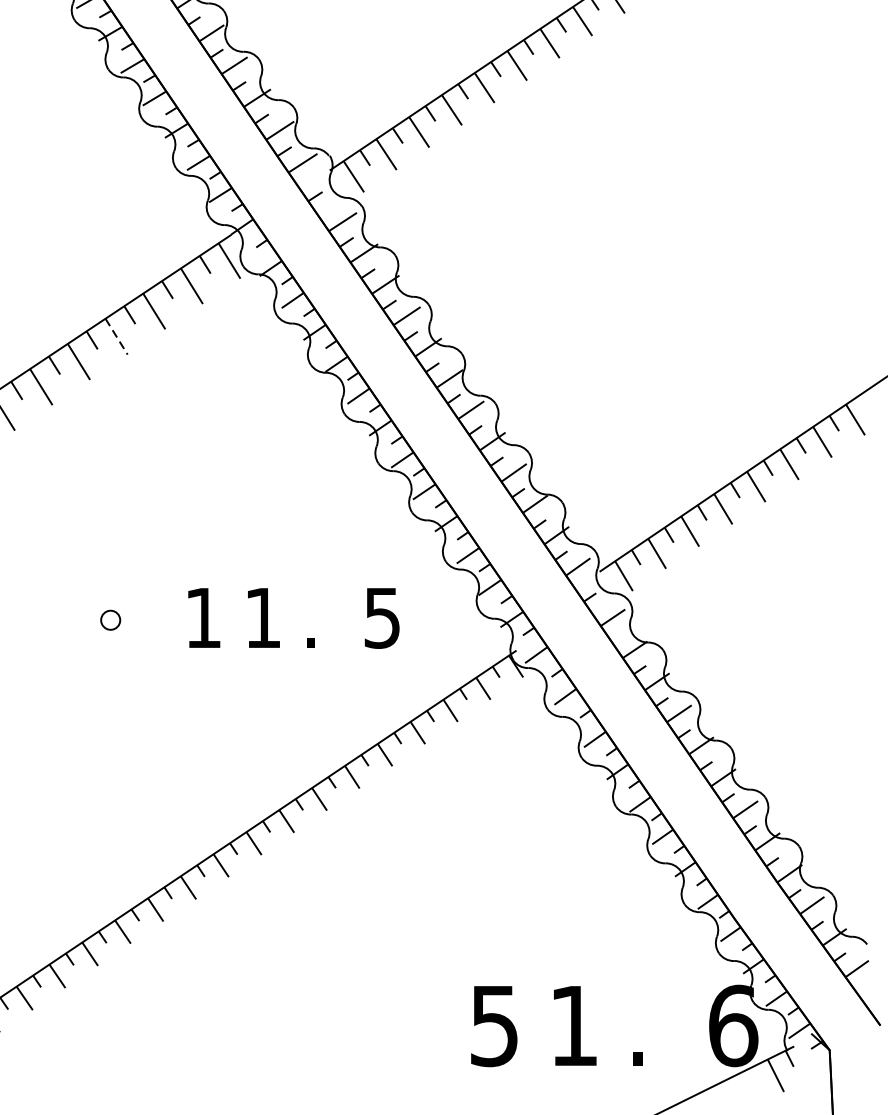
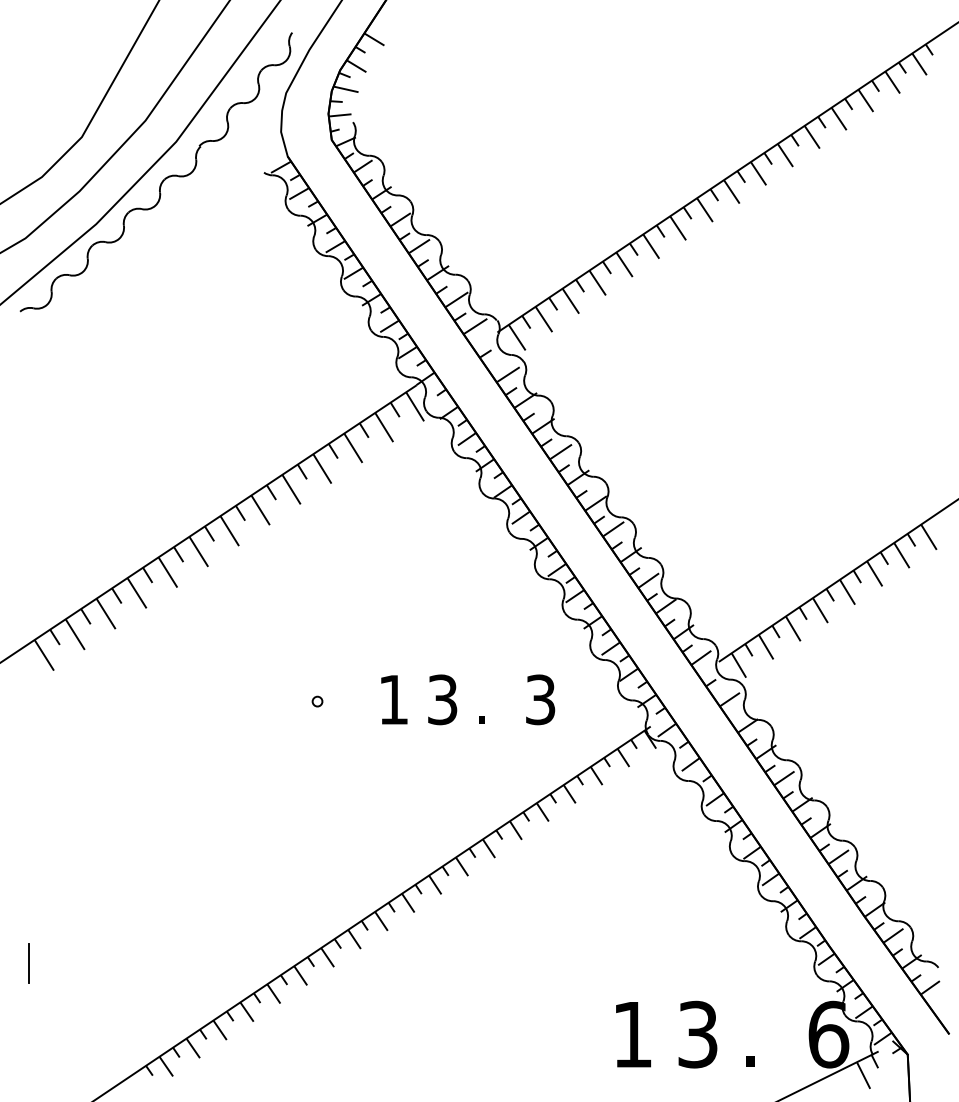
line: (116, 337) -> (322, 469), dashed -> solid
text: (262, 617) -> (442, 699), 1 -> 3
text: (382, 617) -> (540, 699), 5 -> 3
circle: (110, 620) -> (317, 701), size x0.62
text: (573, 1025) -> (697, 1034), 1 -> 3
text: (494, 1026) -> (632, 1035), 5 -> 1

